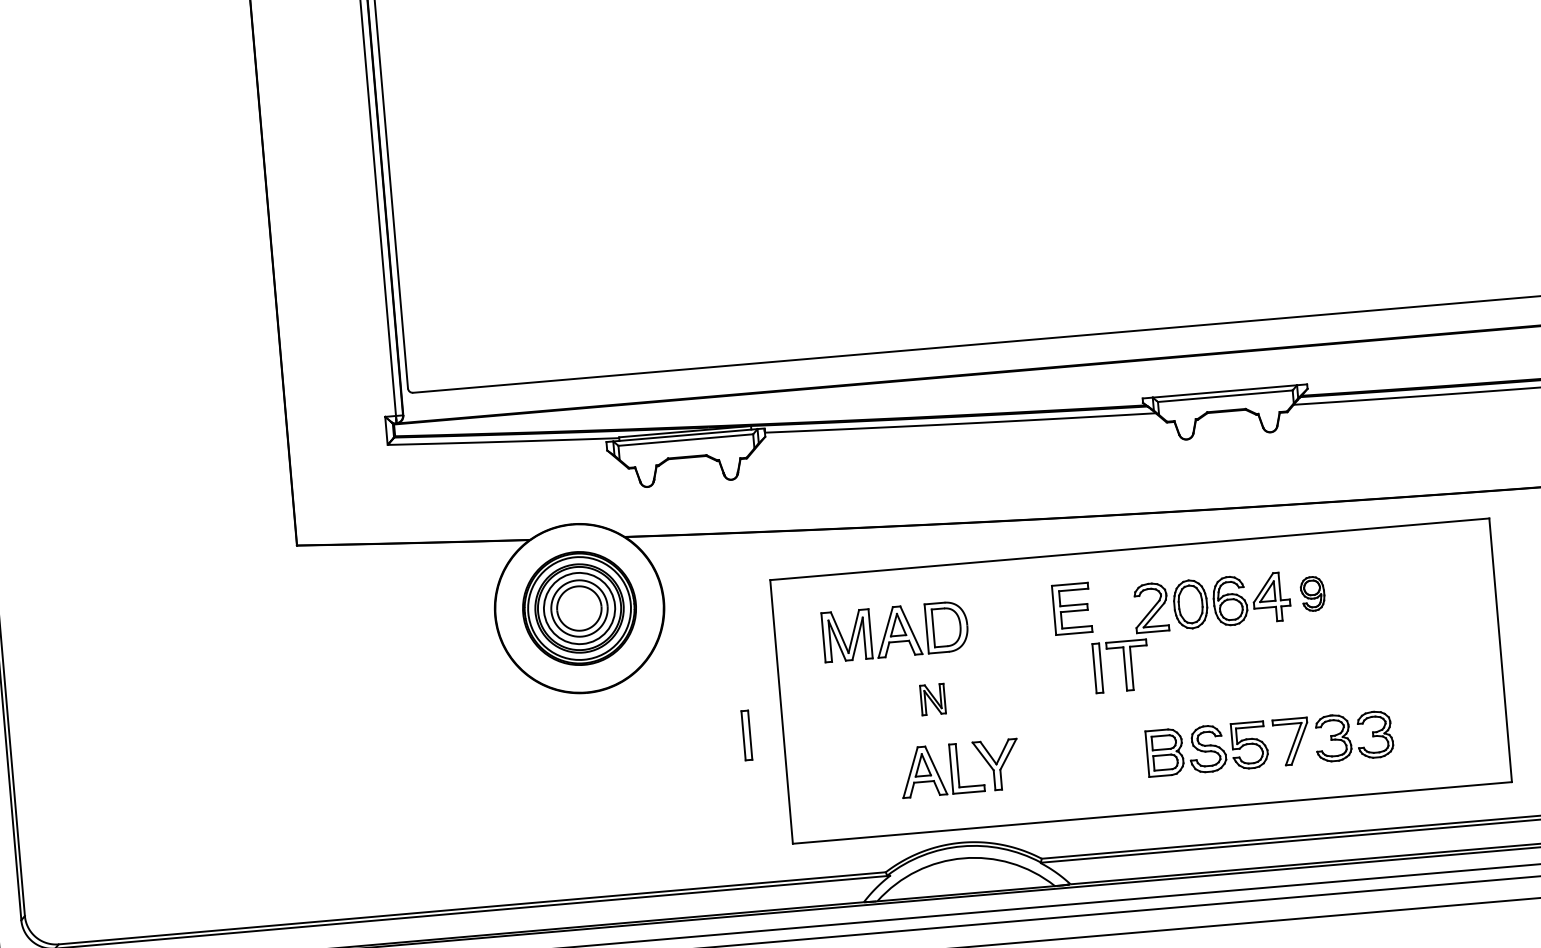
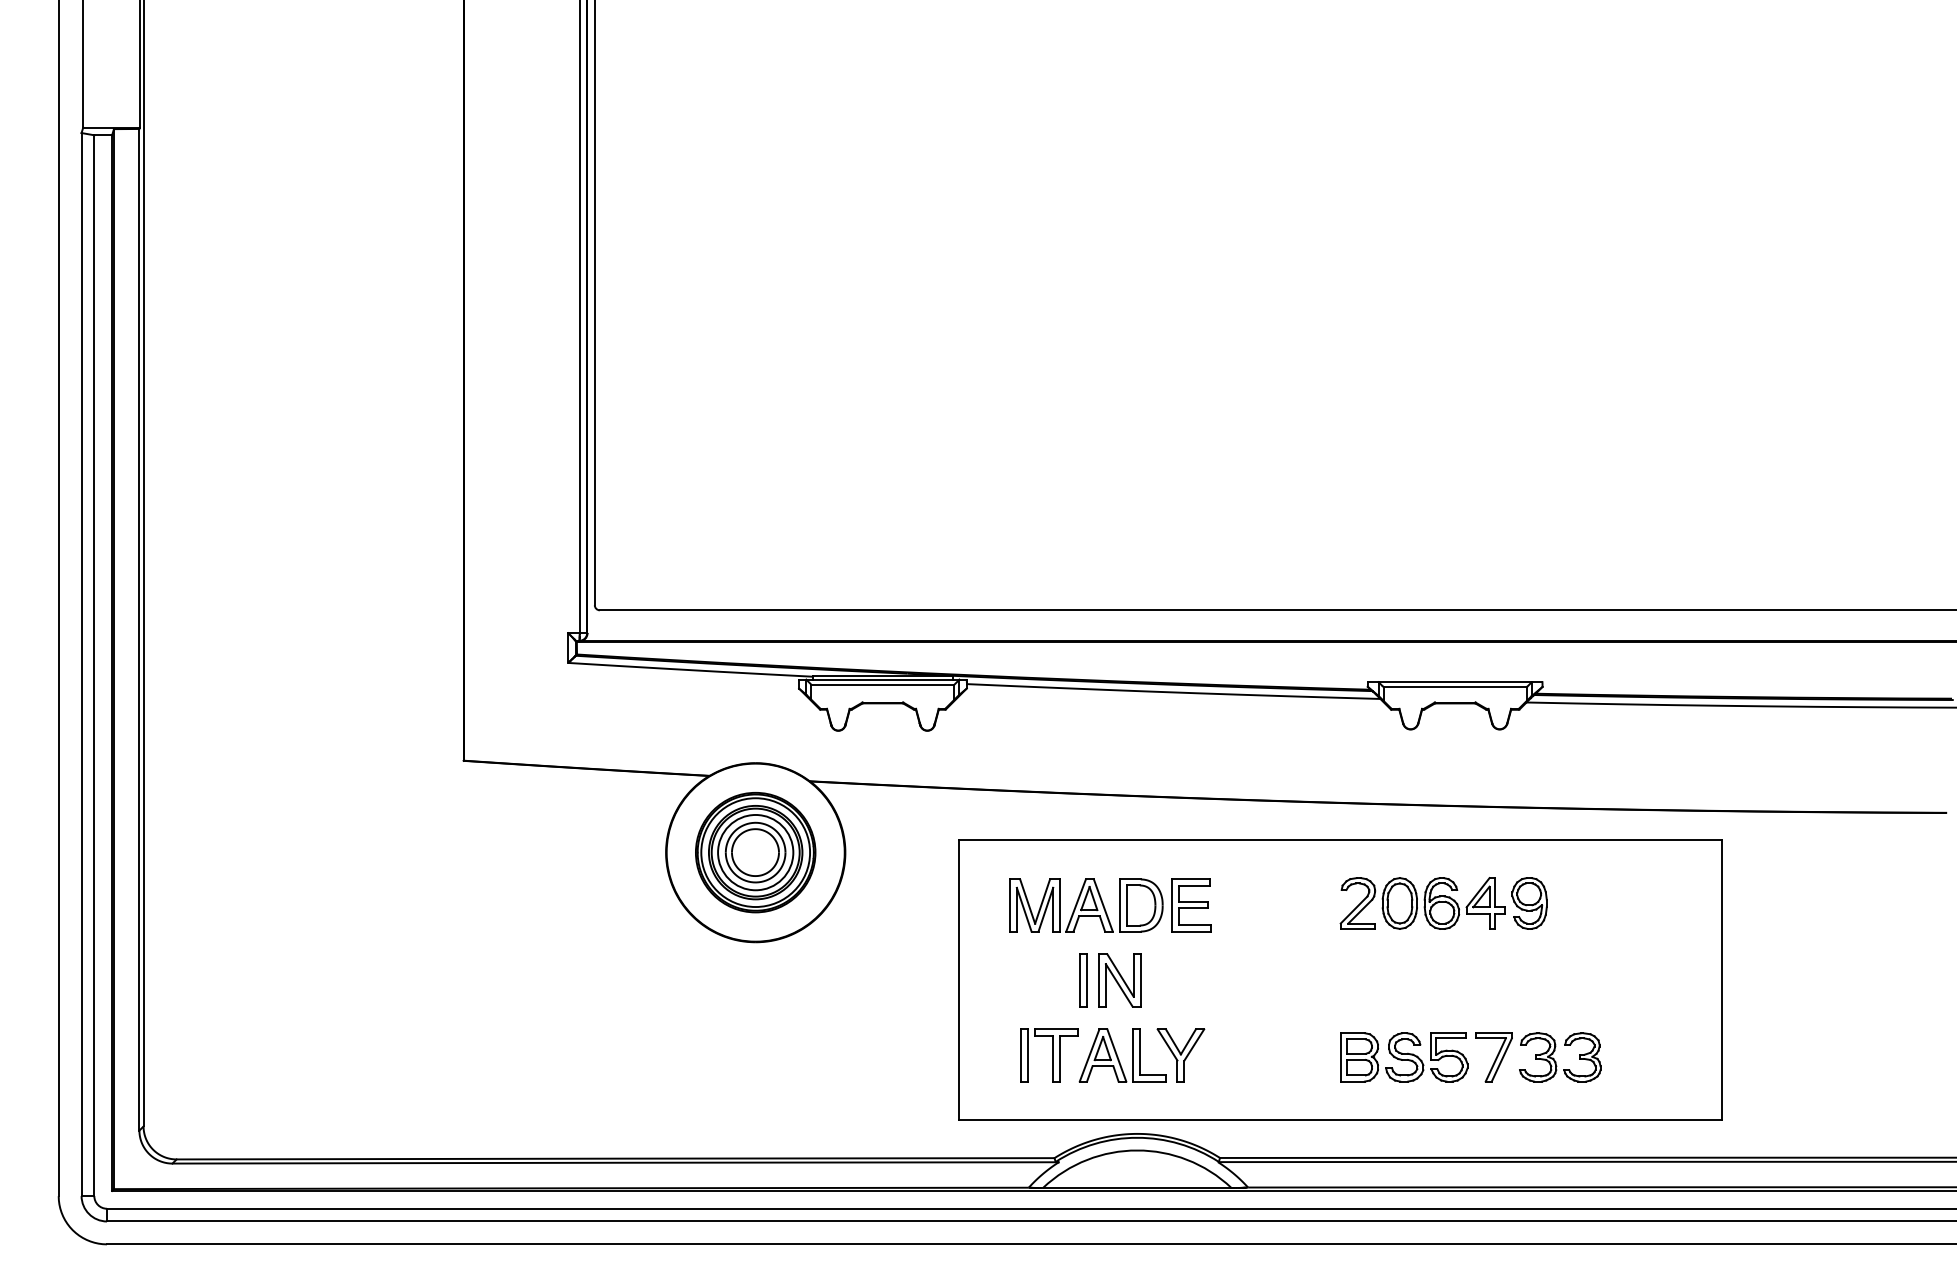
part: (1312, 593) -> (1529, 903), size x1.43
part: (1072, 608) -> (1191, 905), moved
part: (1121, 666) -> (1049, 1055), moved
part: (932, 699) -> (1119, 980), size x1.67
part: (746, 735) -> (1083, 980), moved

